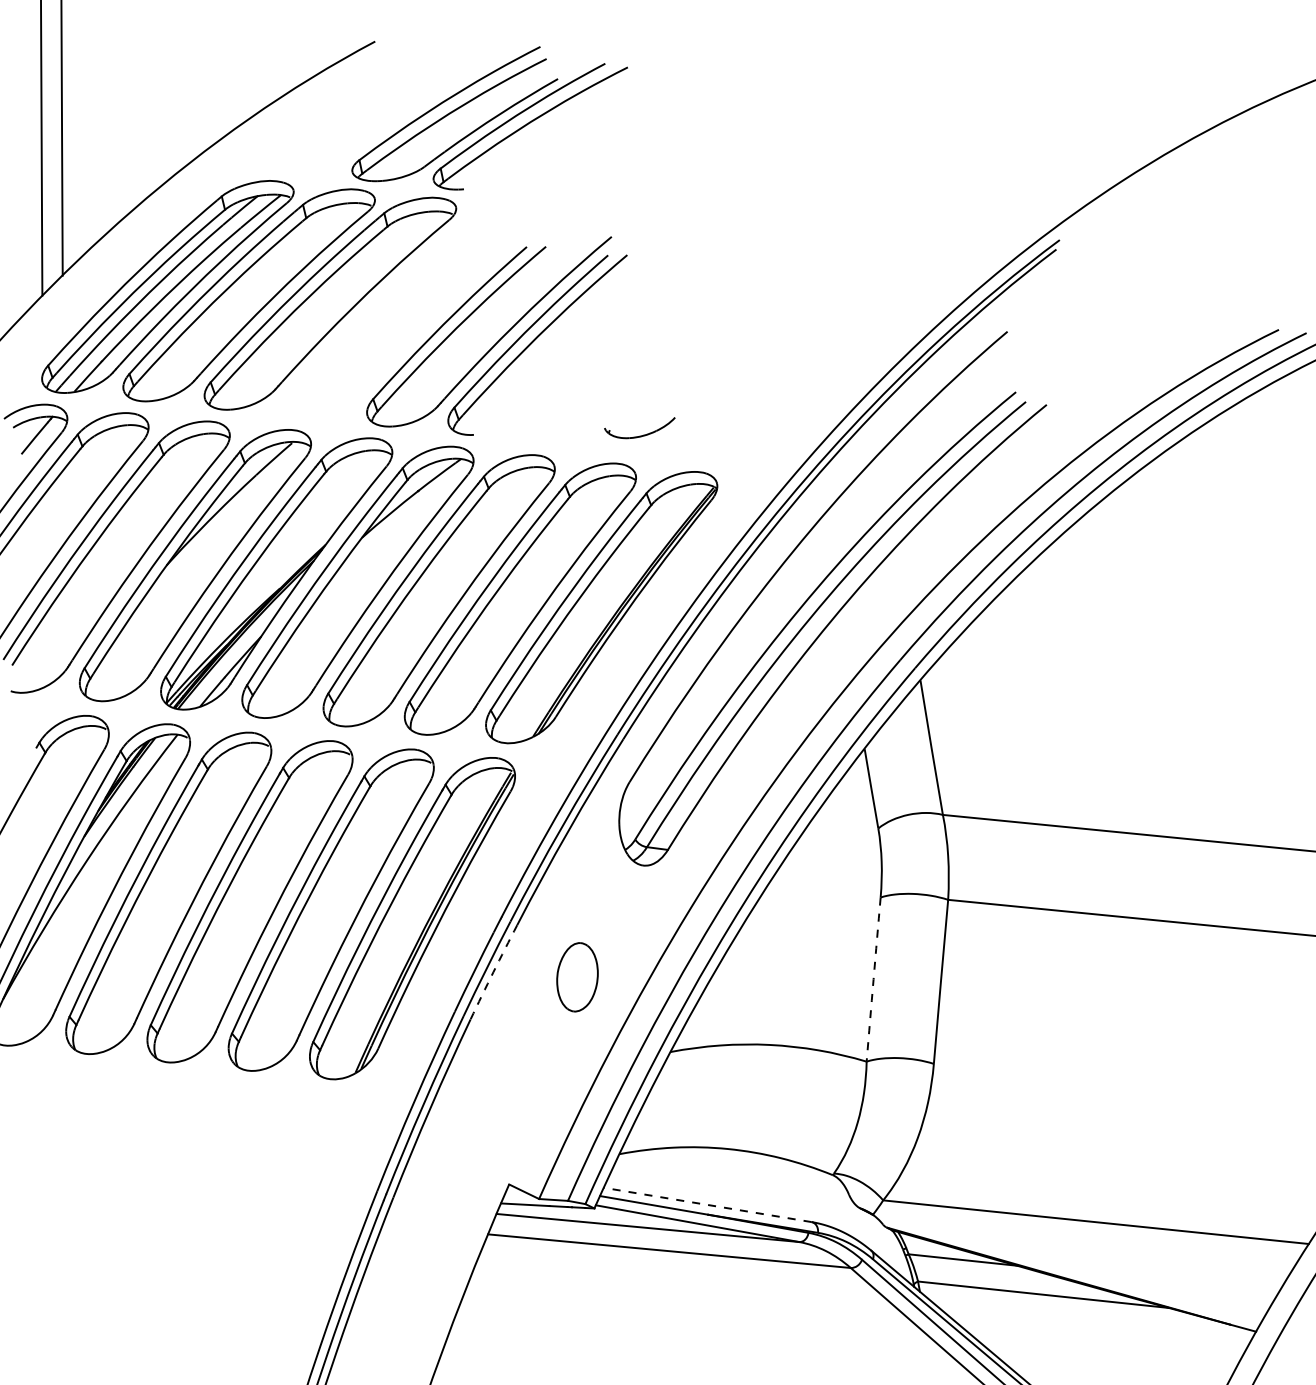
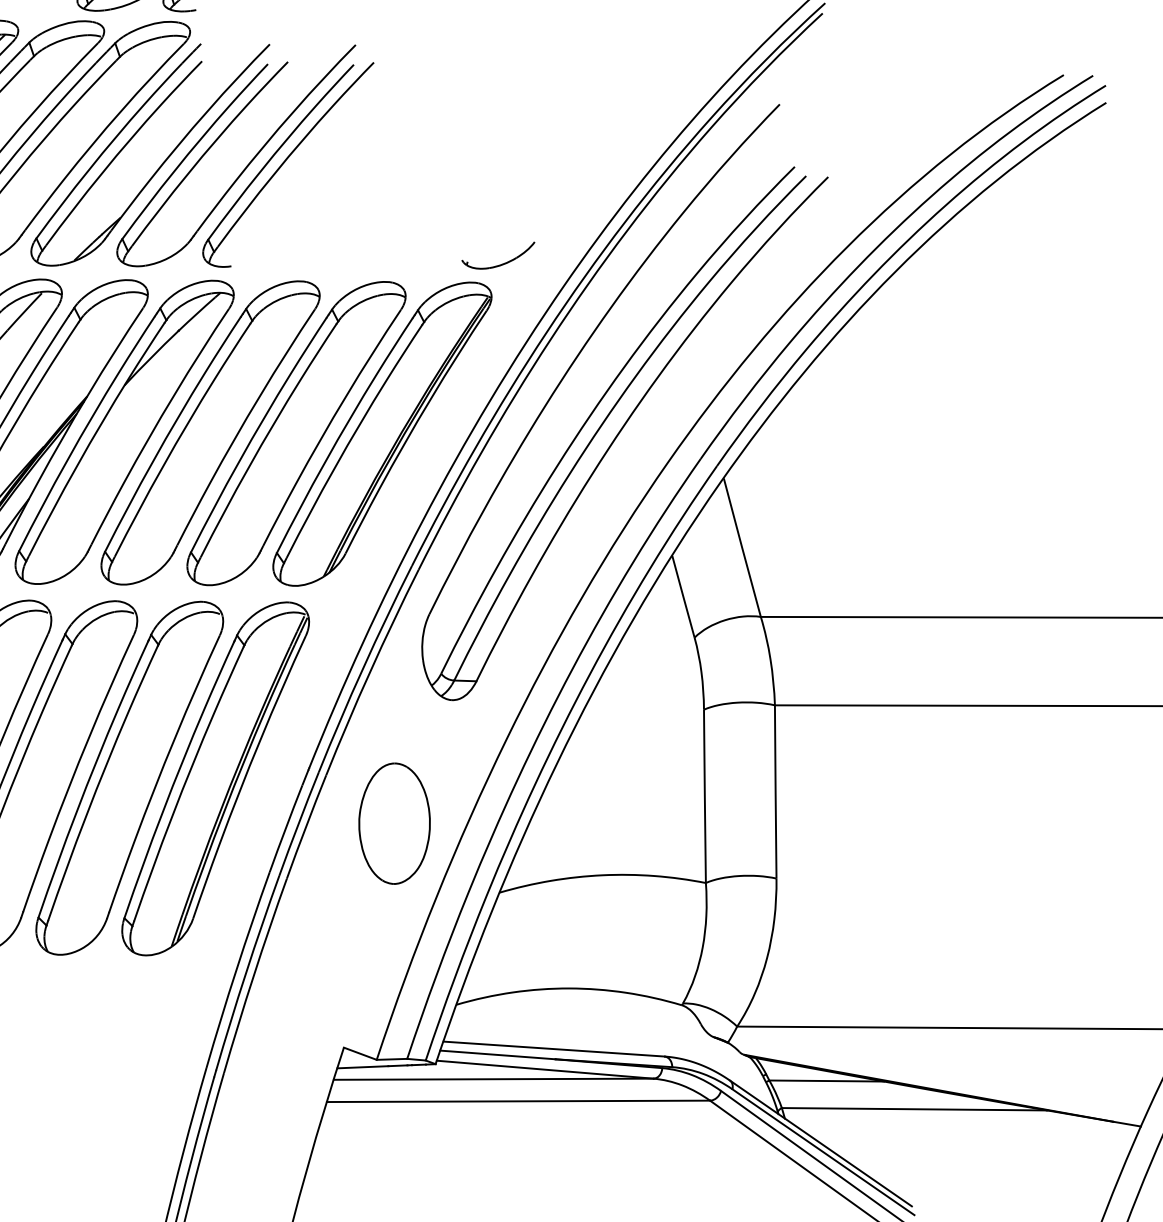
part: (418, 330) -> (162, 162), added
part: (639, 435) -> (499, 264), moved
arc: (493, 972) -> (306, 827), dashed -> solid
part: (577, 977) -> (394, 824), size x1.67
arc: (873, 979) -> (704, 796), dashed -> solid
line: (707, 1204) -> (553, 1048), dashed -> solid

